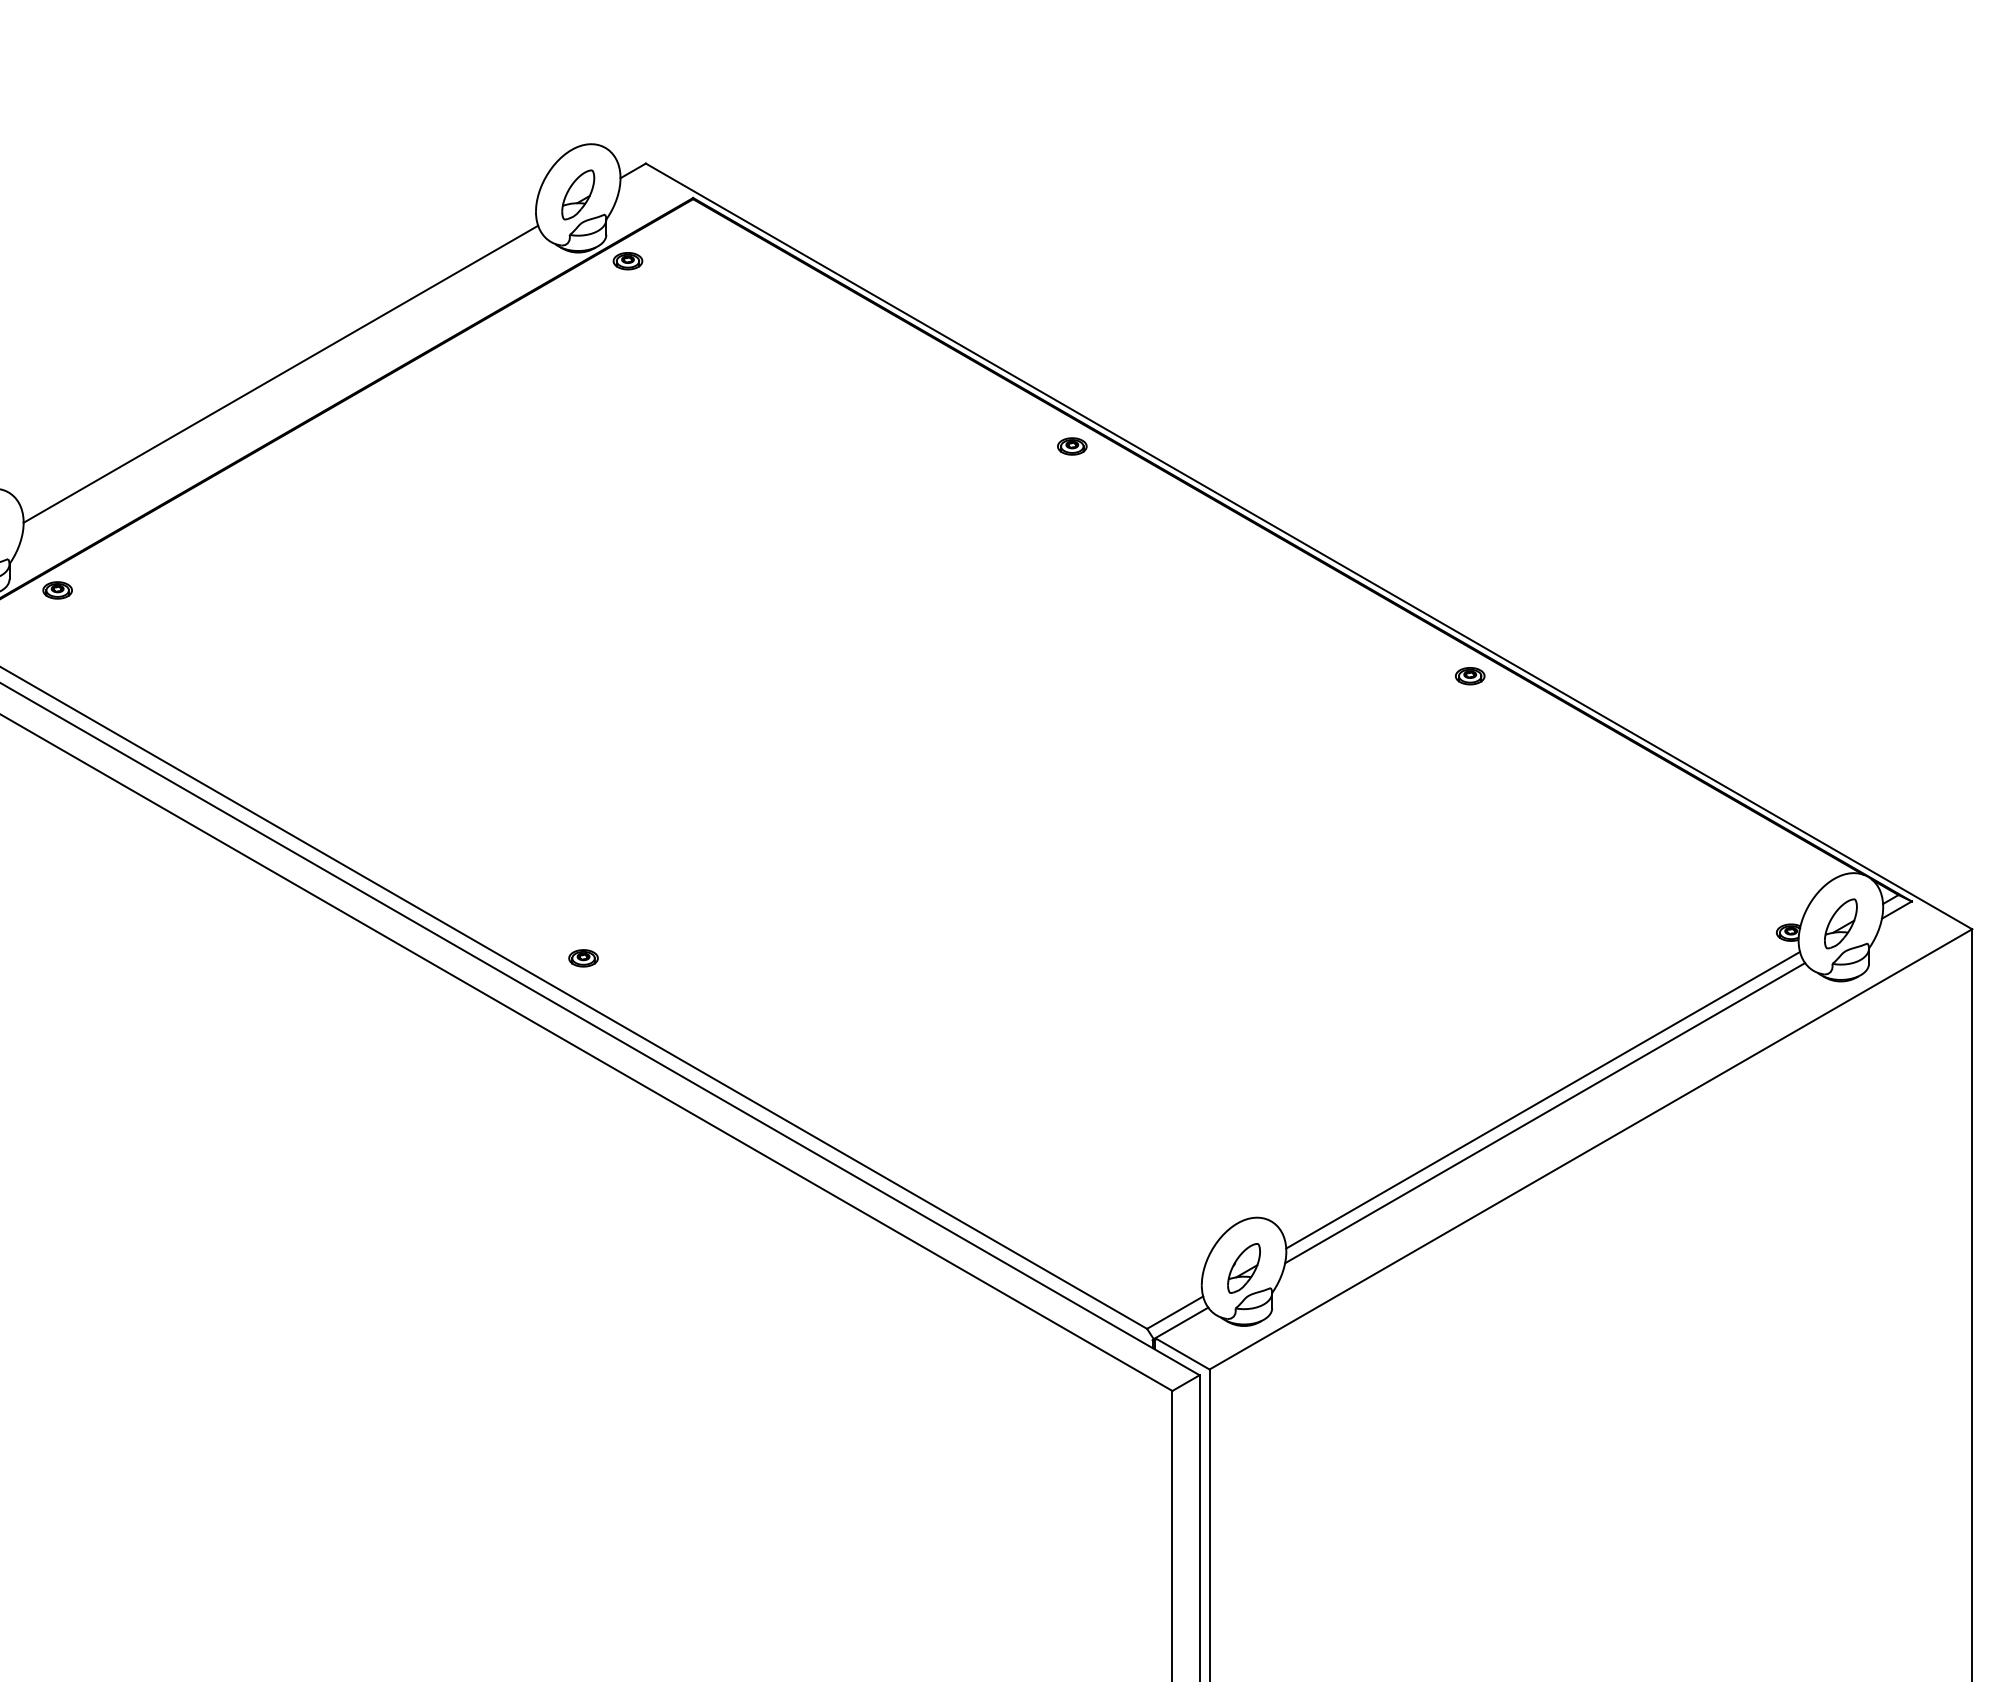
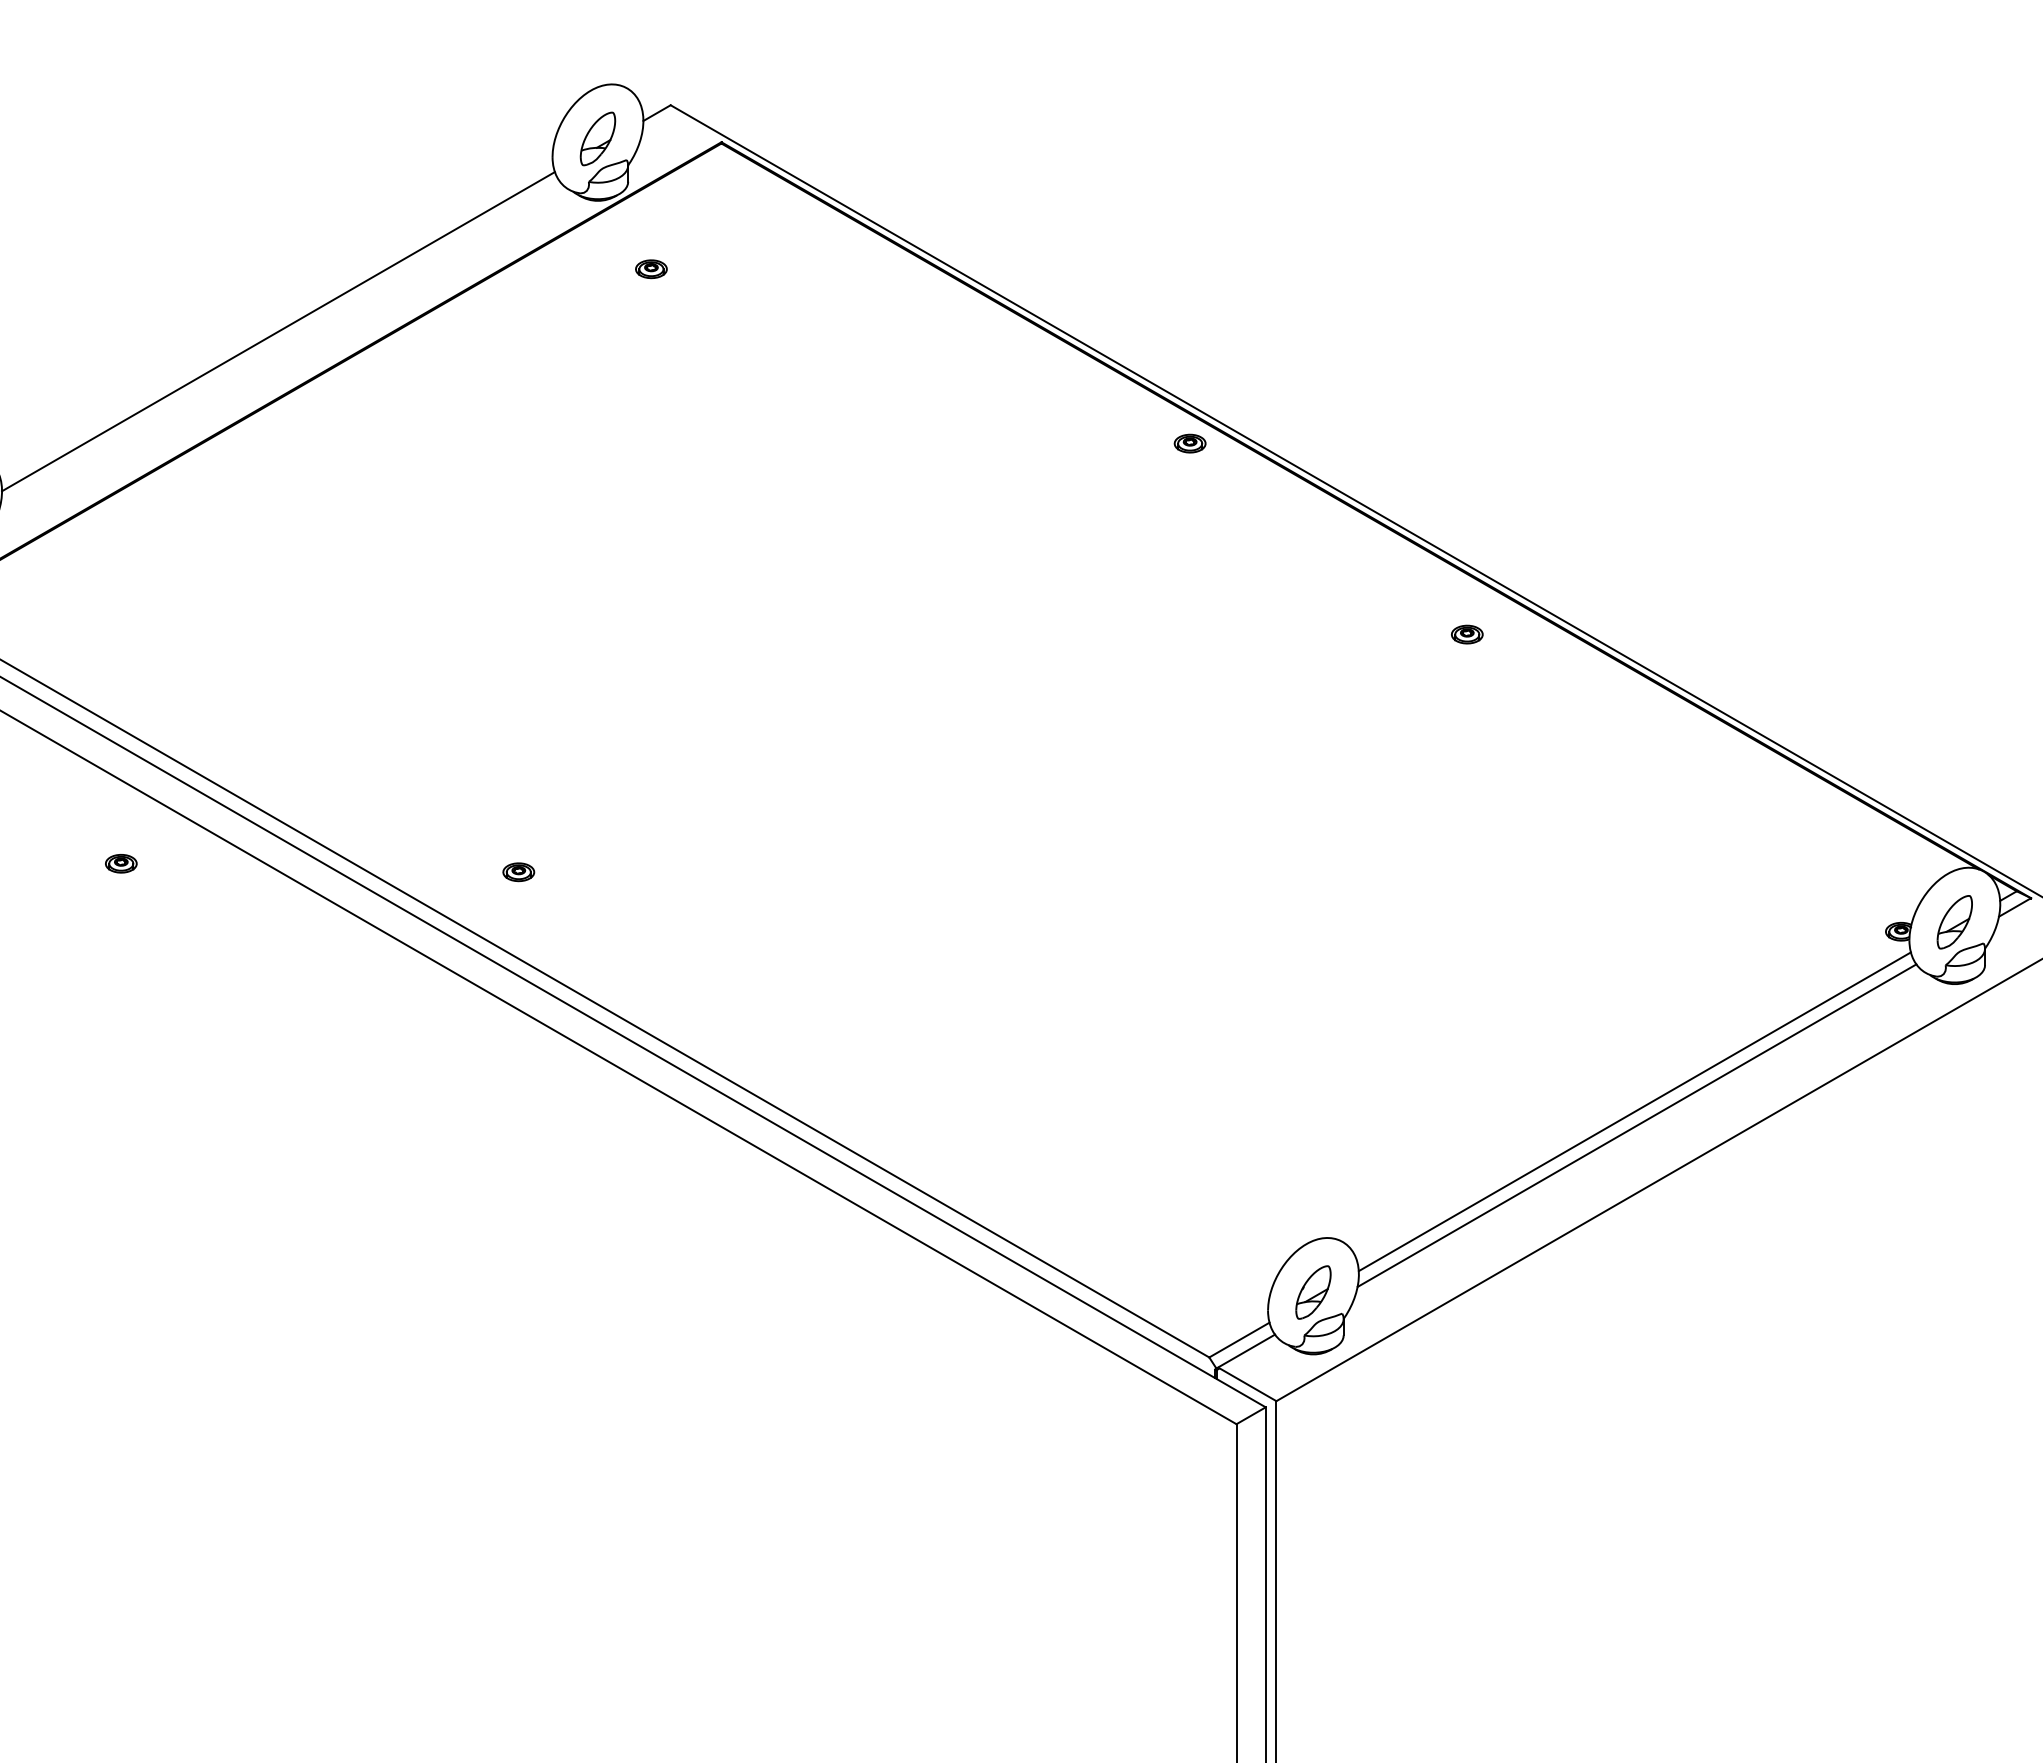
part: (627, 261) -> (650, 269), moved
part: (1072, 446) -> (1190, 443), moved
part: (57, 590) -> (121, 863), moved
part: (1469, 676) -> (1466, 634), moved
part: (583, 958) -> (518, 872), moved

